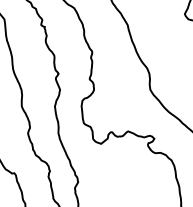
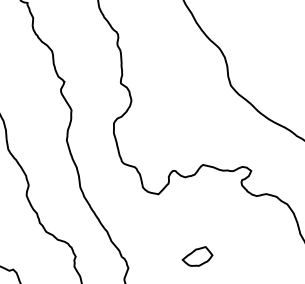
part: (117, 181) -> (197, 256), added

